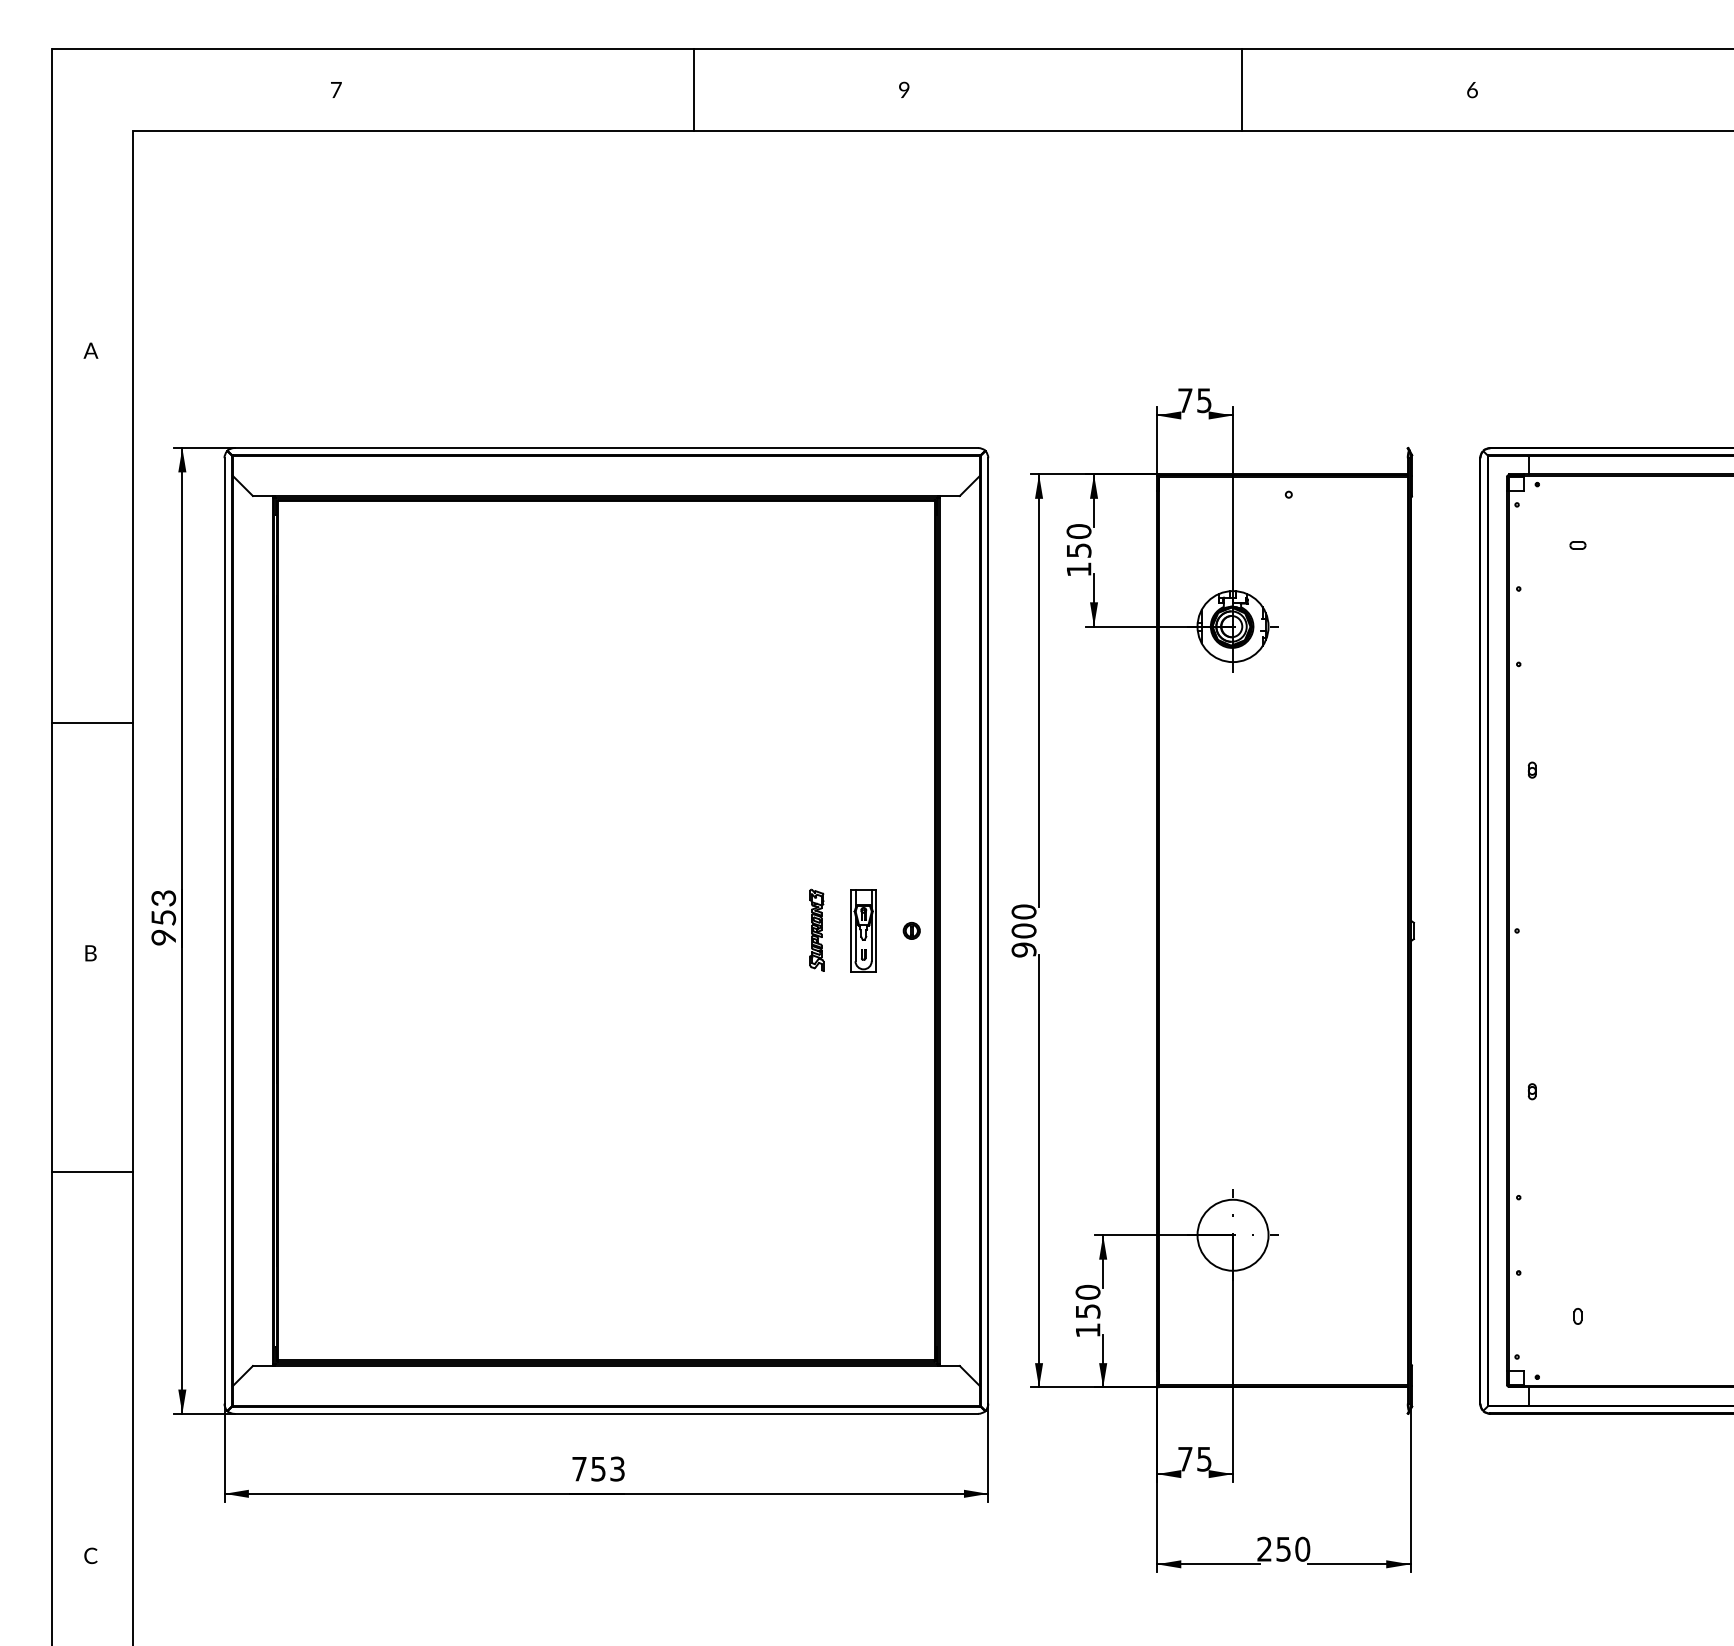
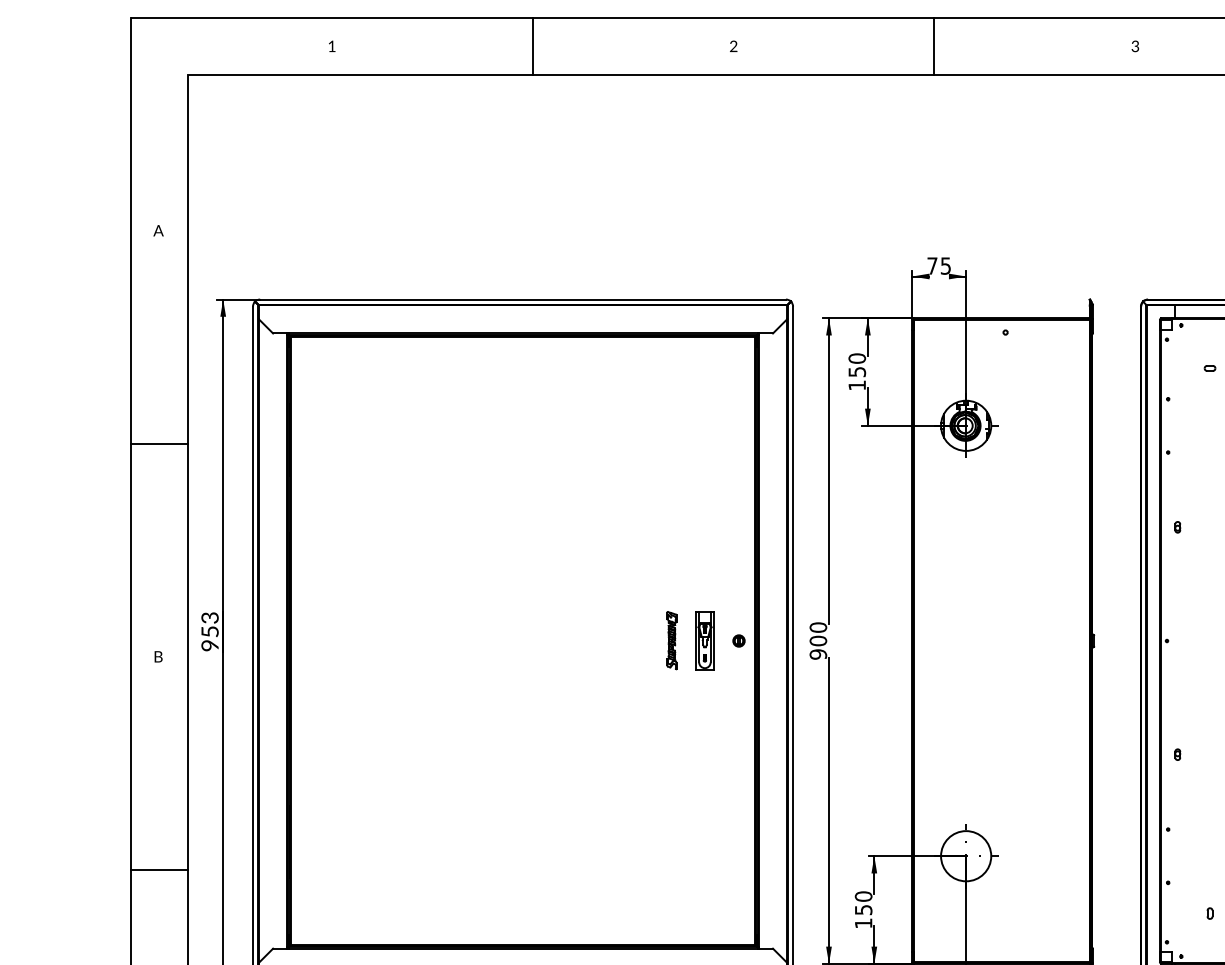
line: (694, 89) -> (533, 46), moved
line: (1242, 89) -> (934, 46), moved
text: (1472, 89) -> (1135, 46), 6 -> 3
text: (336, 90) -> (332, 46), 7 -> 1
text: (903, 90) -> (733, 46), 9 -> 2
line: (92, 723) -> (159, 444), moved
line: (92, 1171) -> (159, 869), moved

